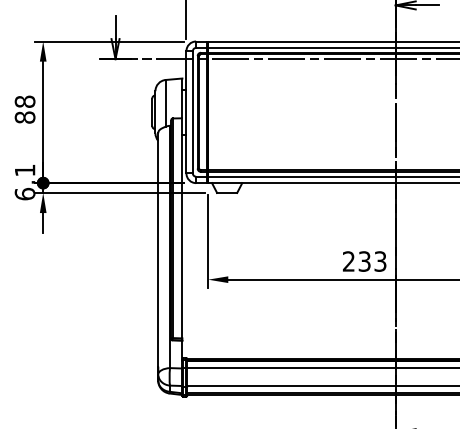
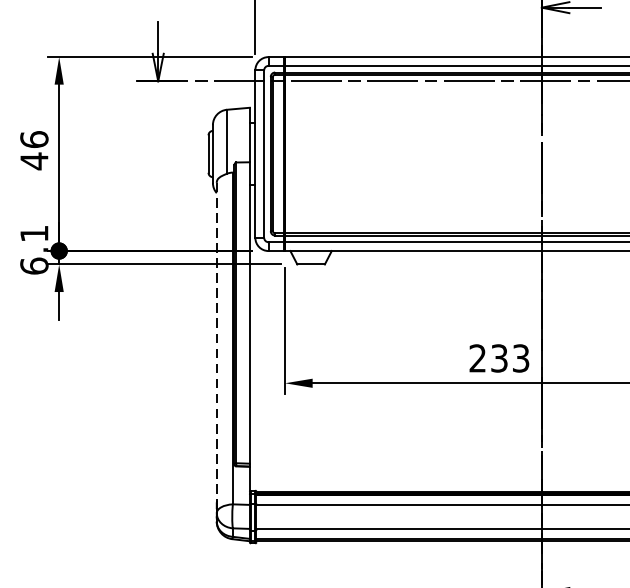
text: (24, 109) -> (33, 150), 88 -> 46
line: (158, 250) -> (217, 343), solid -> dashed

